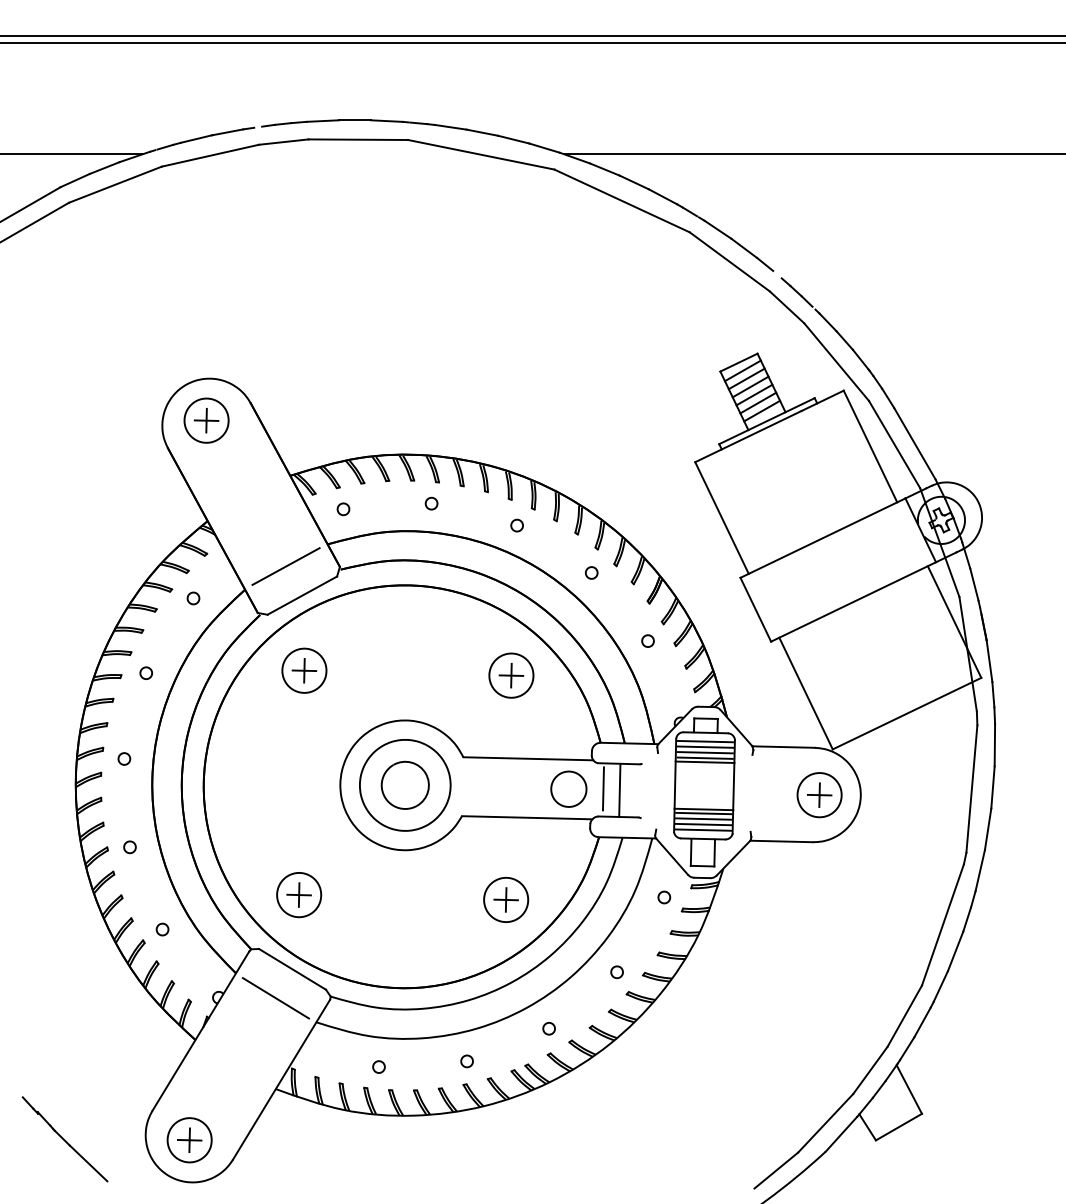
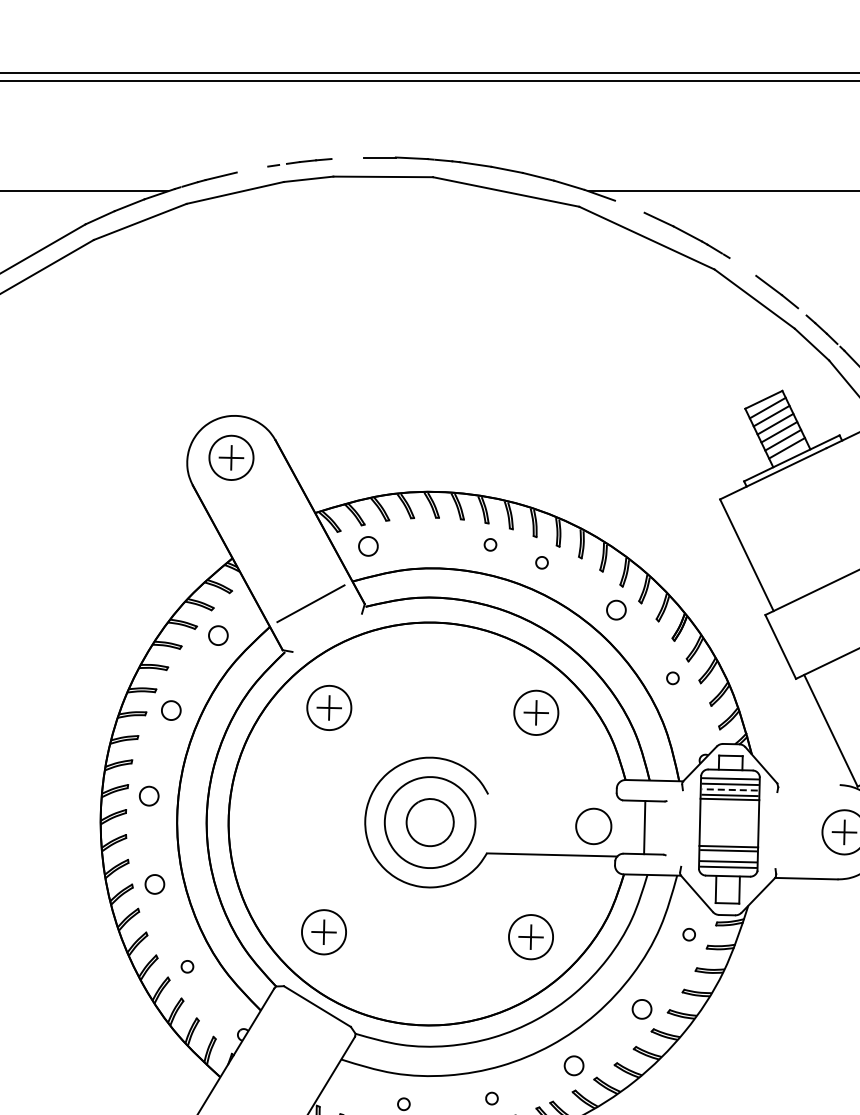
line: (322, 120) -> (347, 157), removed
line: (227, 132) -> (252, 169), removed
line: (604, 169) -> (629, 206), removed
line: (717, 229) -> (742, 266), removed
part: (431, 503) -> (490, 544), moved
part: (343, 509) -> (368, 546), size x1.6
part: (591, 572) -> (616, 609), size x1.6
line: (302, 595) -> (327, 632), removed
part: (193, 598) -> (218, 635), size x1.6
part: (145, 672) -> (170, 709), size x1.6
line: (783, 746) -> (808, 783), removed
line: (705, 752) -> (730, 789), solid -> dashed
part: (124, 758) -> (149, 795), size x1.6
line: (528, 758) -> (553, 795), removed
line: (602, 788) -> (627, 825), removed
line: (703, 818) -> (728, 855), removed
part: (129, 847) -> (154, 884), size x1.6
part: (616, 972) -> (641, 1009), size x1.6
line: (275, 998) -> (300, 1035), removed
part: (548, 1028) -> (573, 1065), size x1.6

